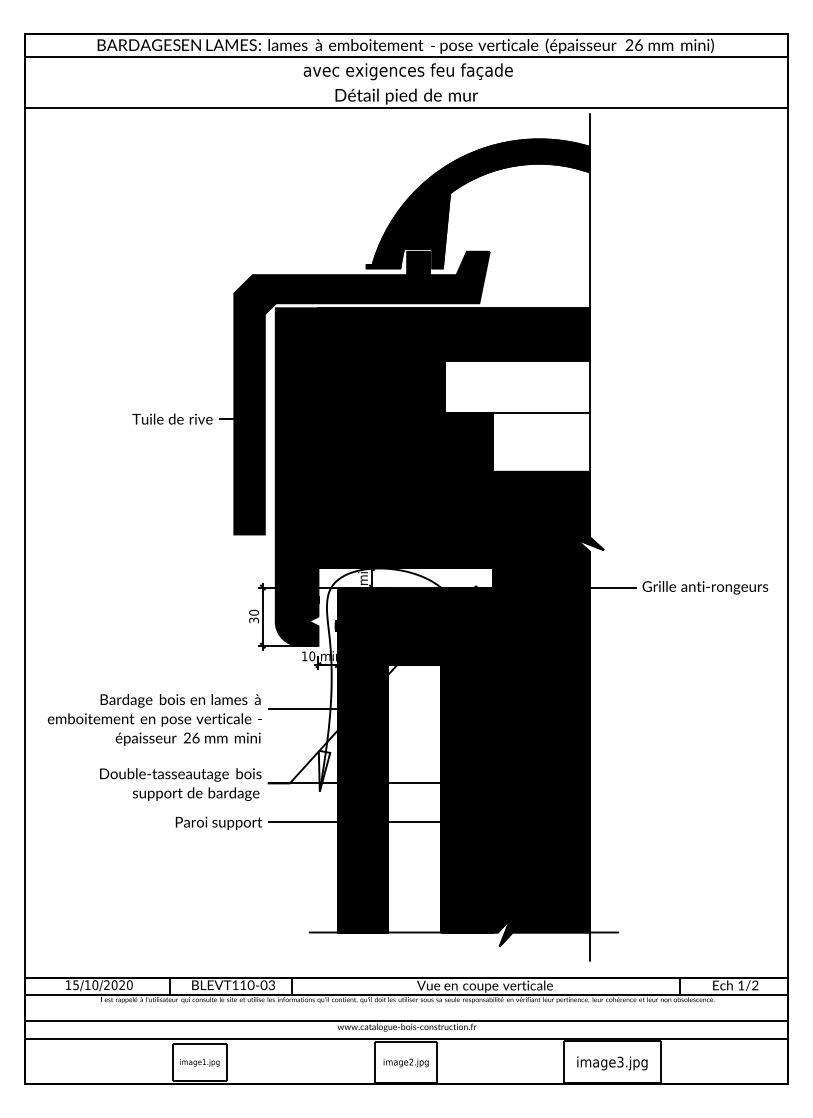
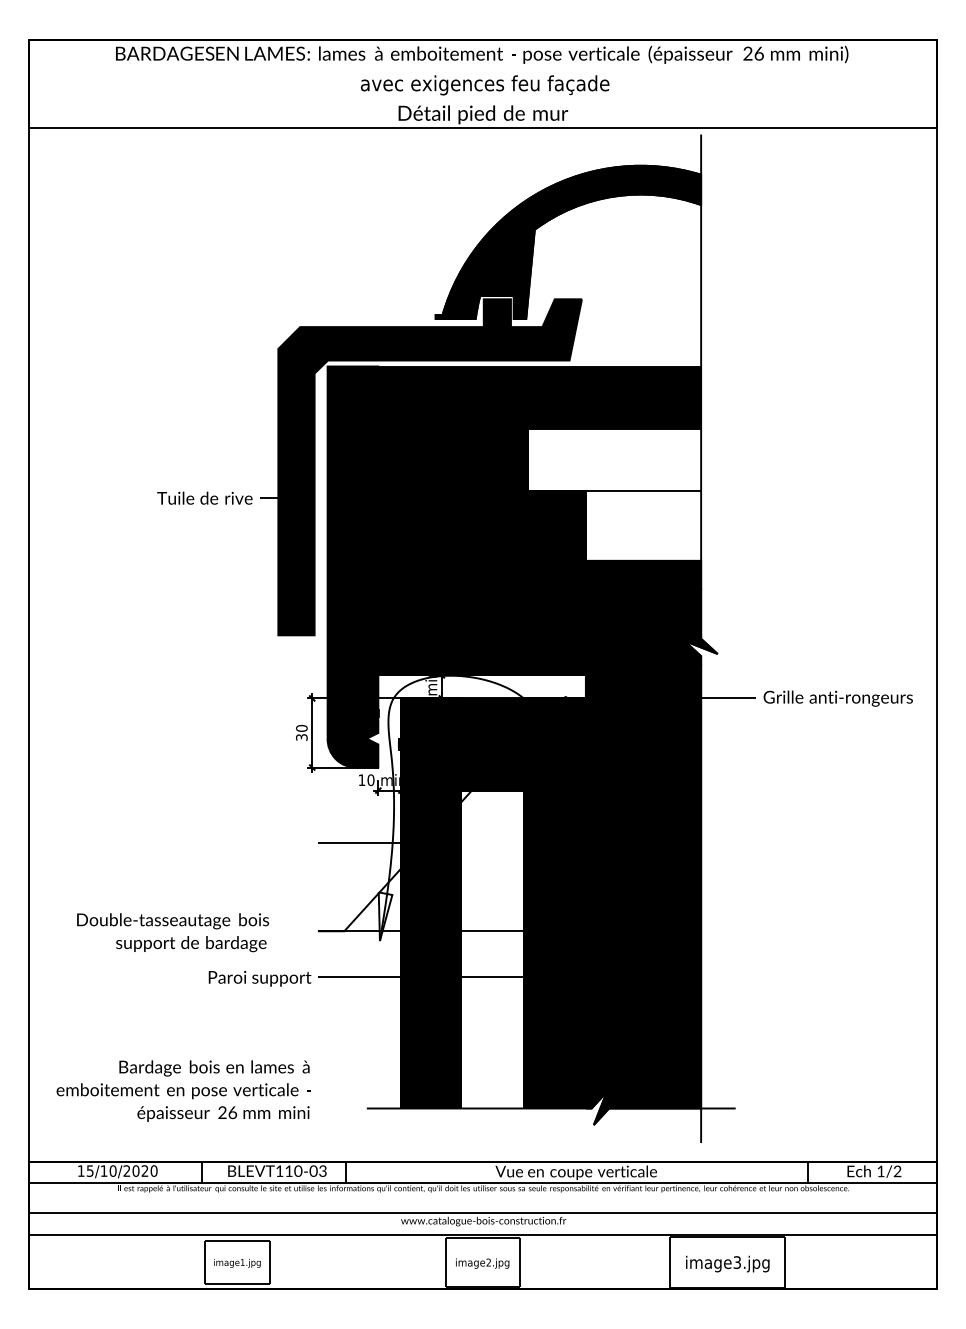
line: (406, 56) -> (483, 67), removed
text: (154, 719) -> (183, 1090), moved
text: (180, 784) -> (172, 932), moved

